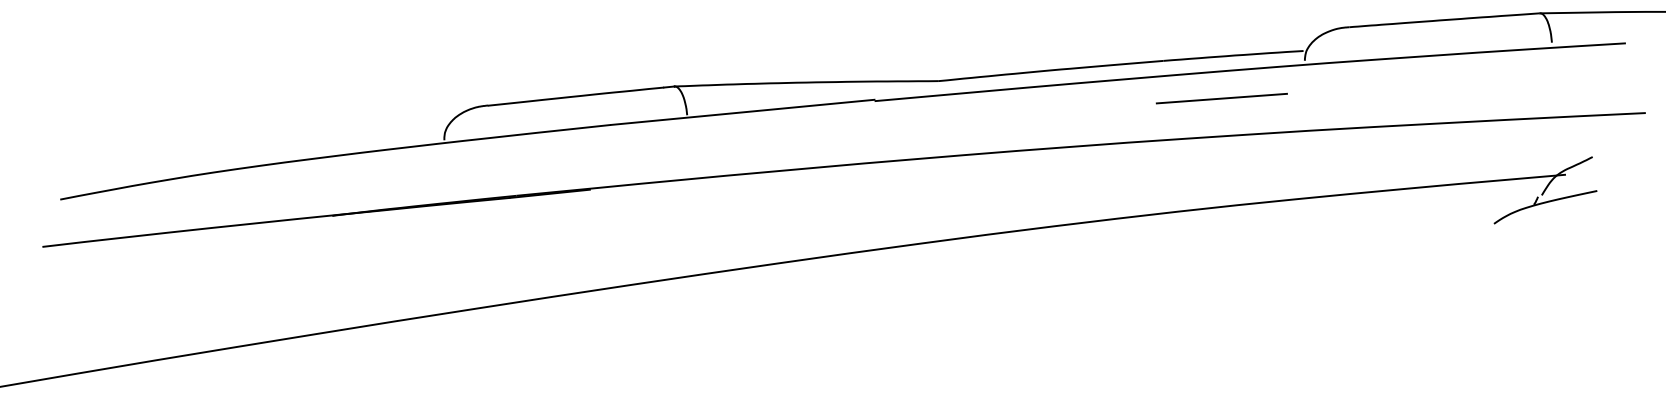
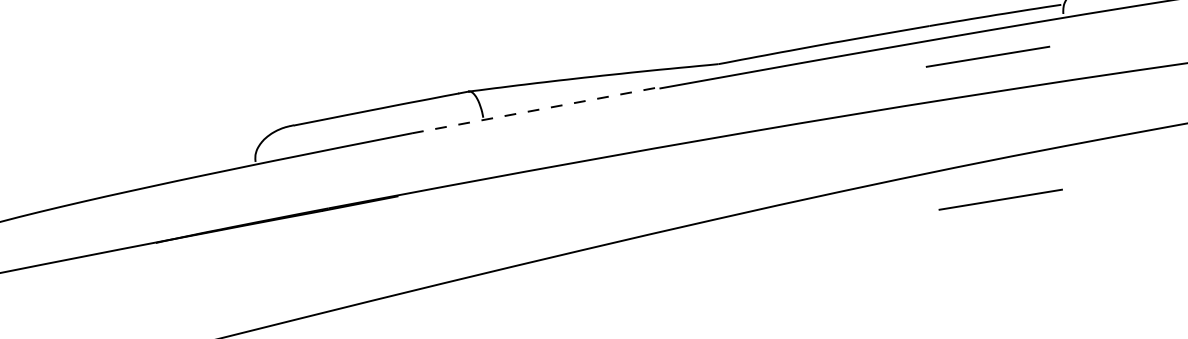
line: (743, 112) -> (536, 110), solid -> dashed
line: (1221, 249) -> (1000, 199), added

